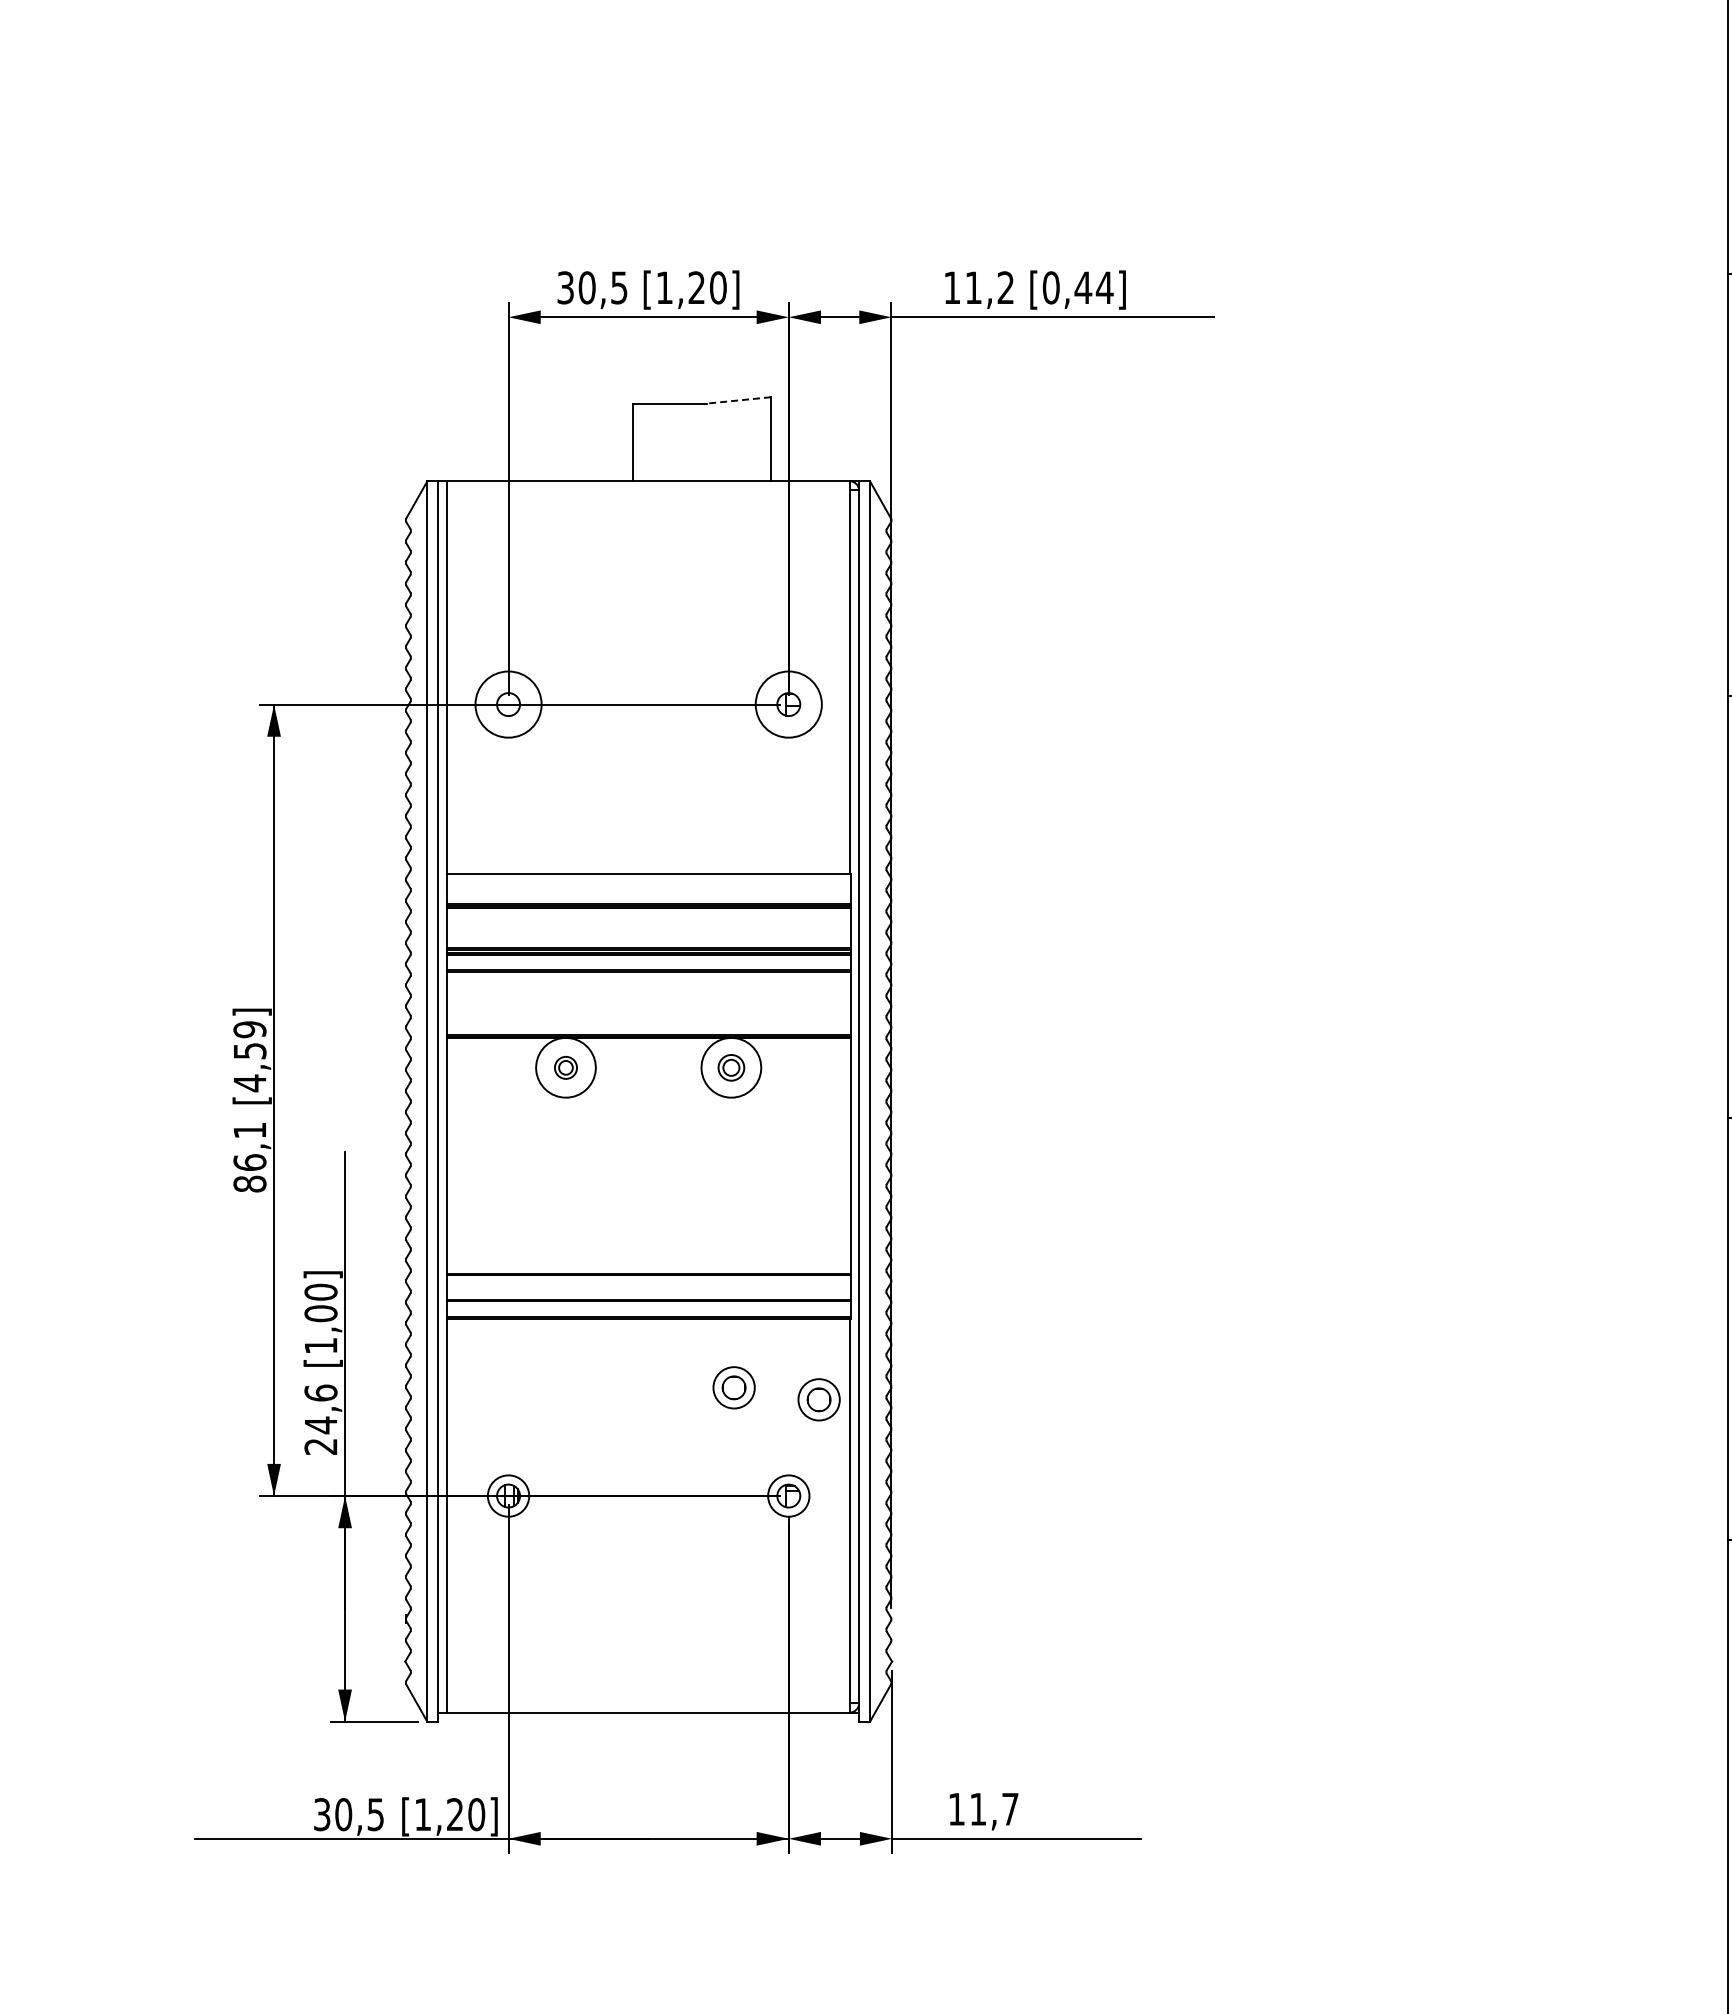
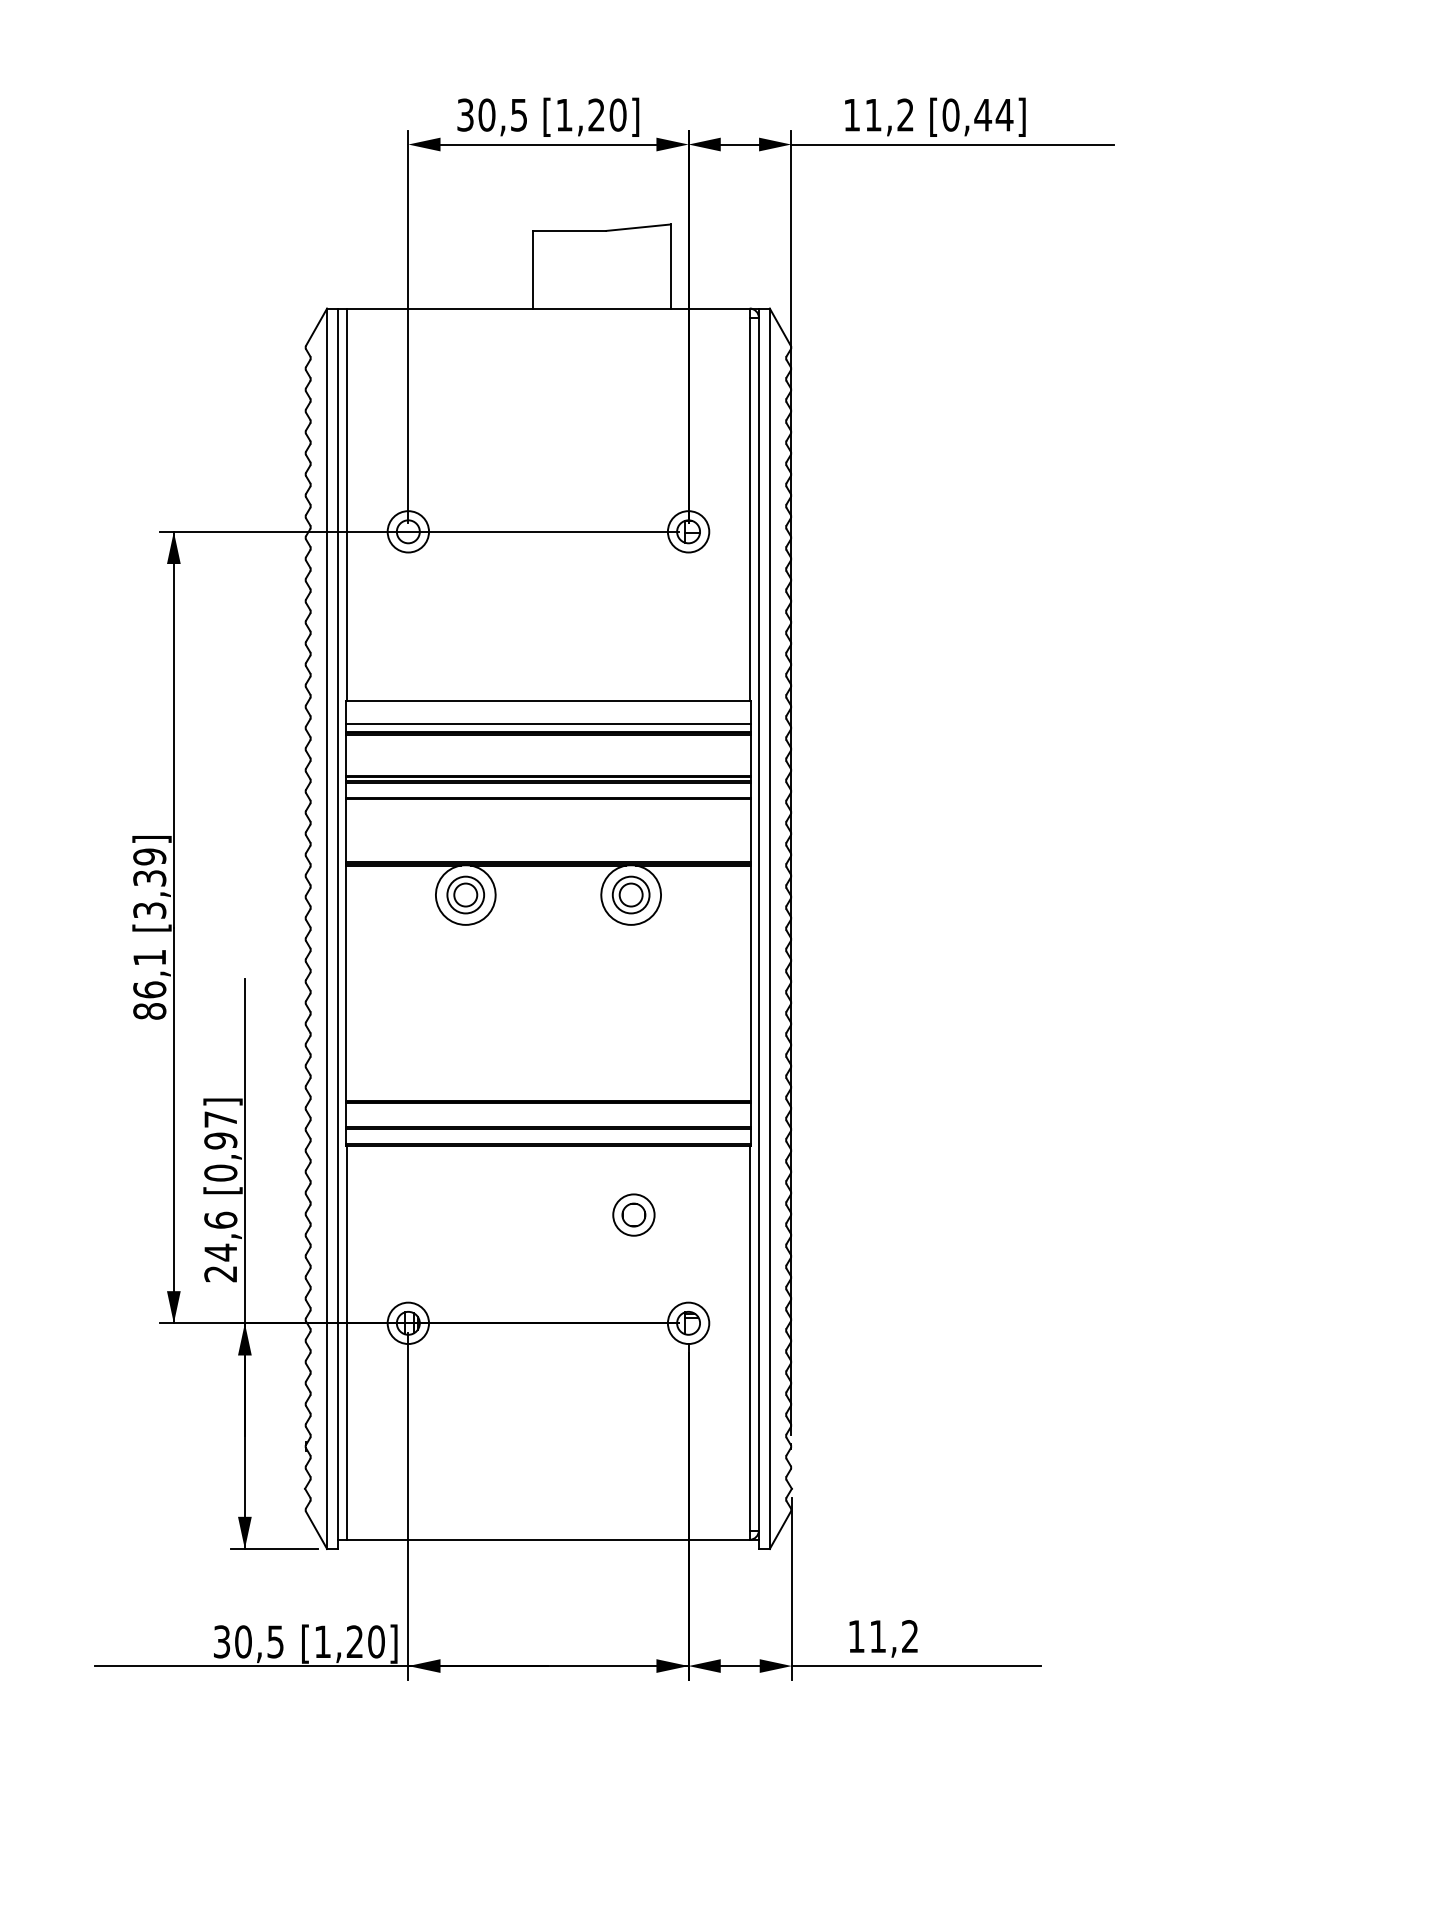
line: (738, 400) -> (638, 227), dashed -> solid
circle: (508, 704) -> (408, 531), size x0.62
circle: (788, 704) -> (688, 531), size x0.62
line: (648, 896) -> (548, 723), added
text: (249, 1067) -> (149, 894), [4,59] -> [3,39]
part: (565, 1067) -> (465, 894), size x1.67
part: (731, 1067) -> (631, 894), size x1.43
text: (320, 1318) -> (220, 1145), [1,00] -> [0,97]
part: (818, 1399) -> (718, 1226), removed
text: (1010, 1808) -> (910, 1635), 11,7 -> 11,2

